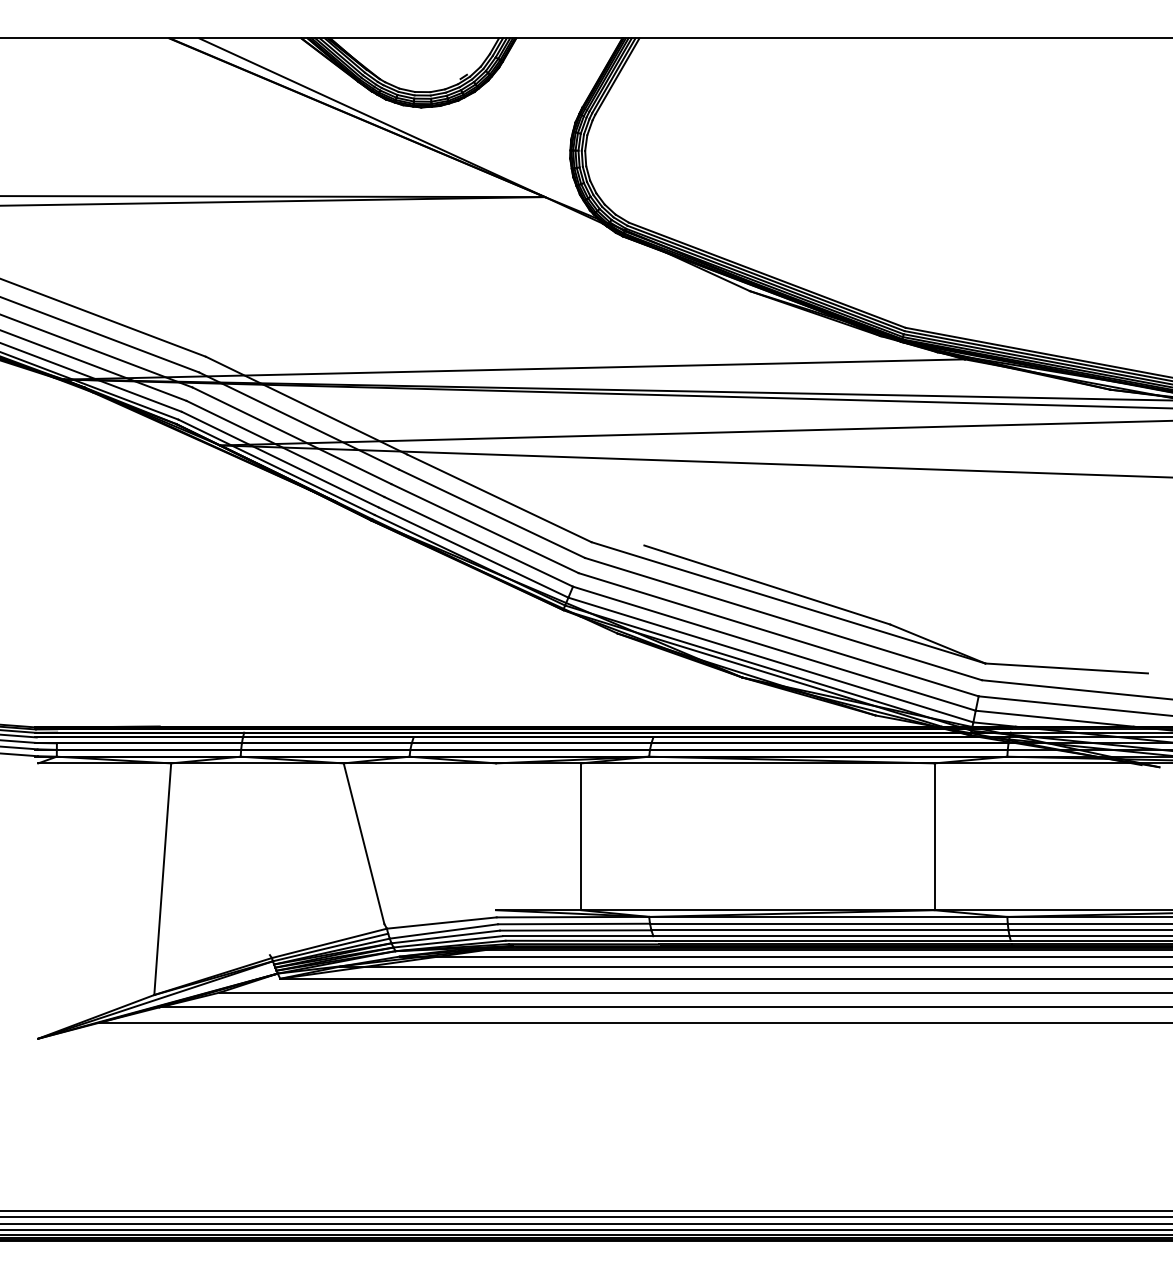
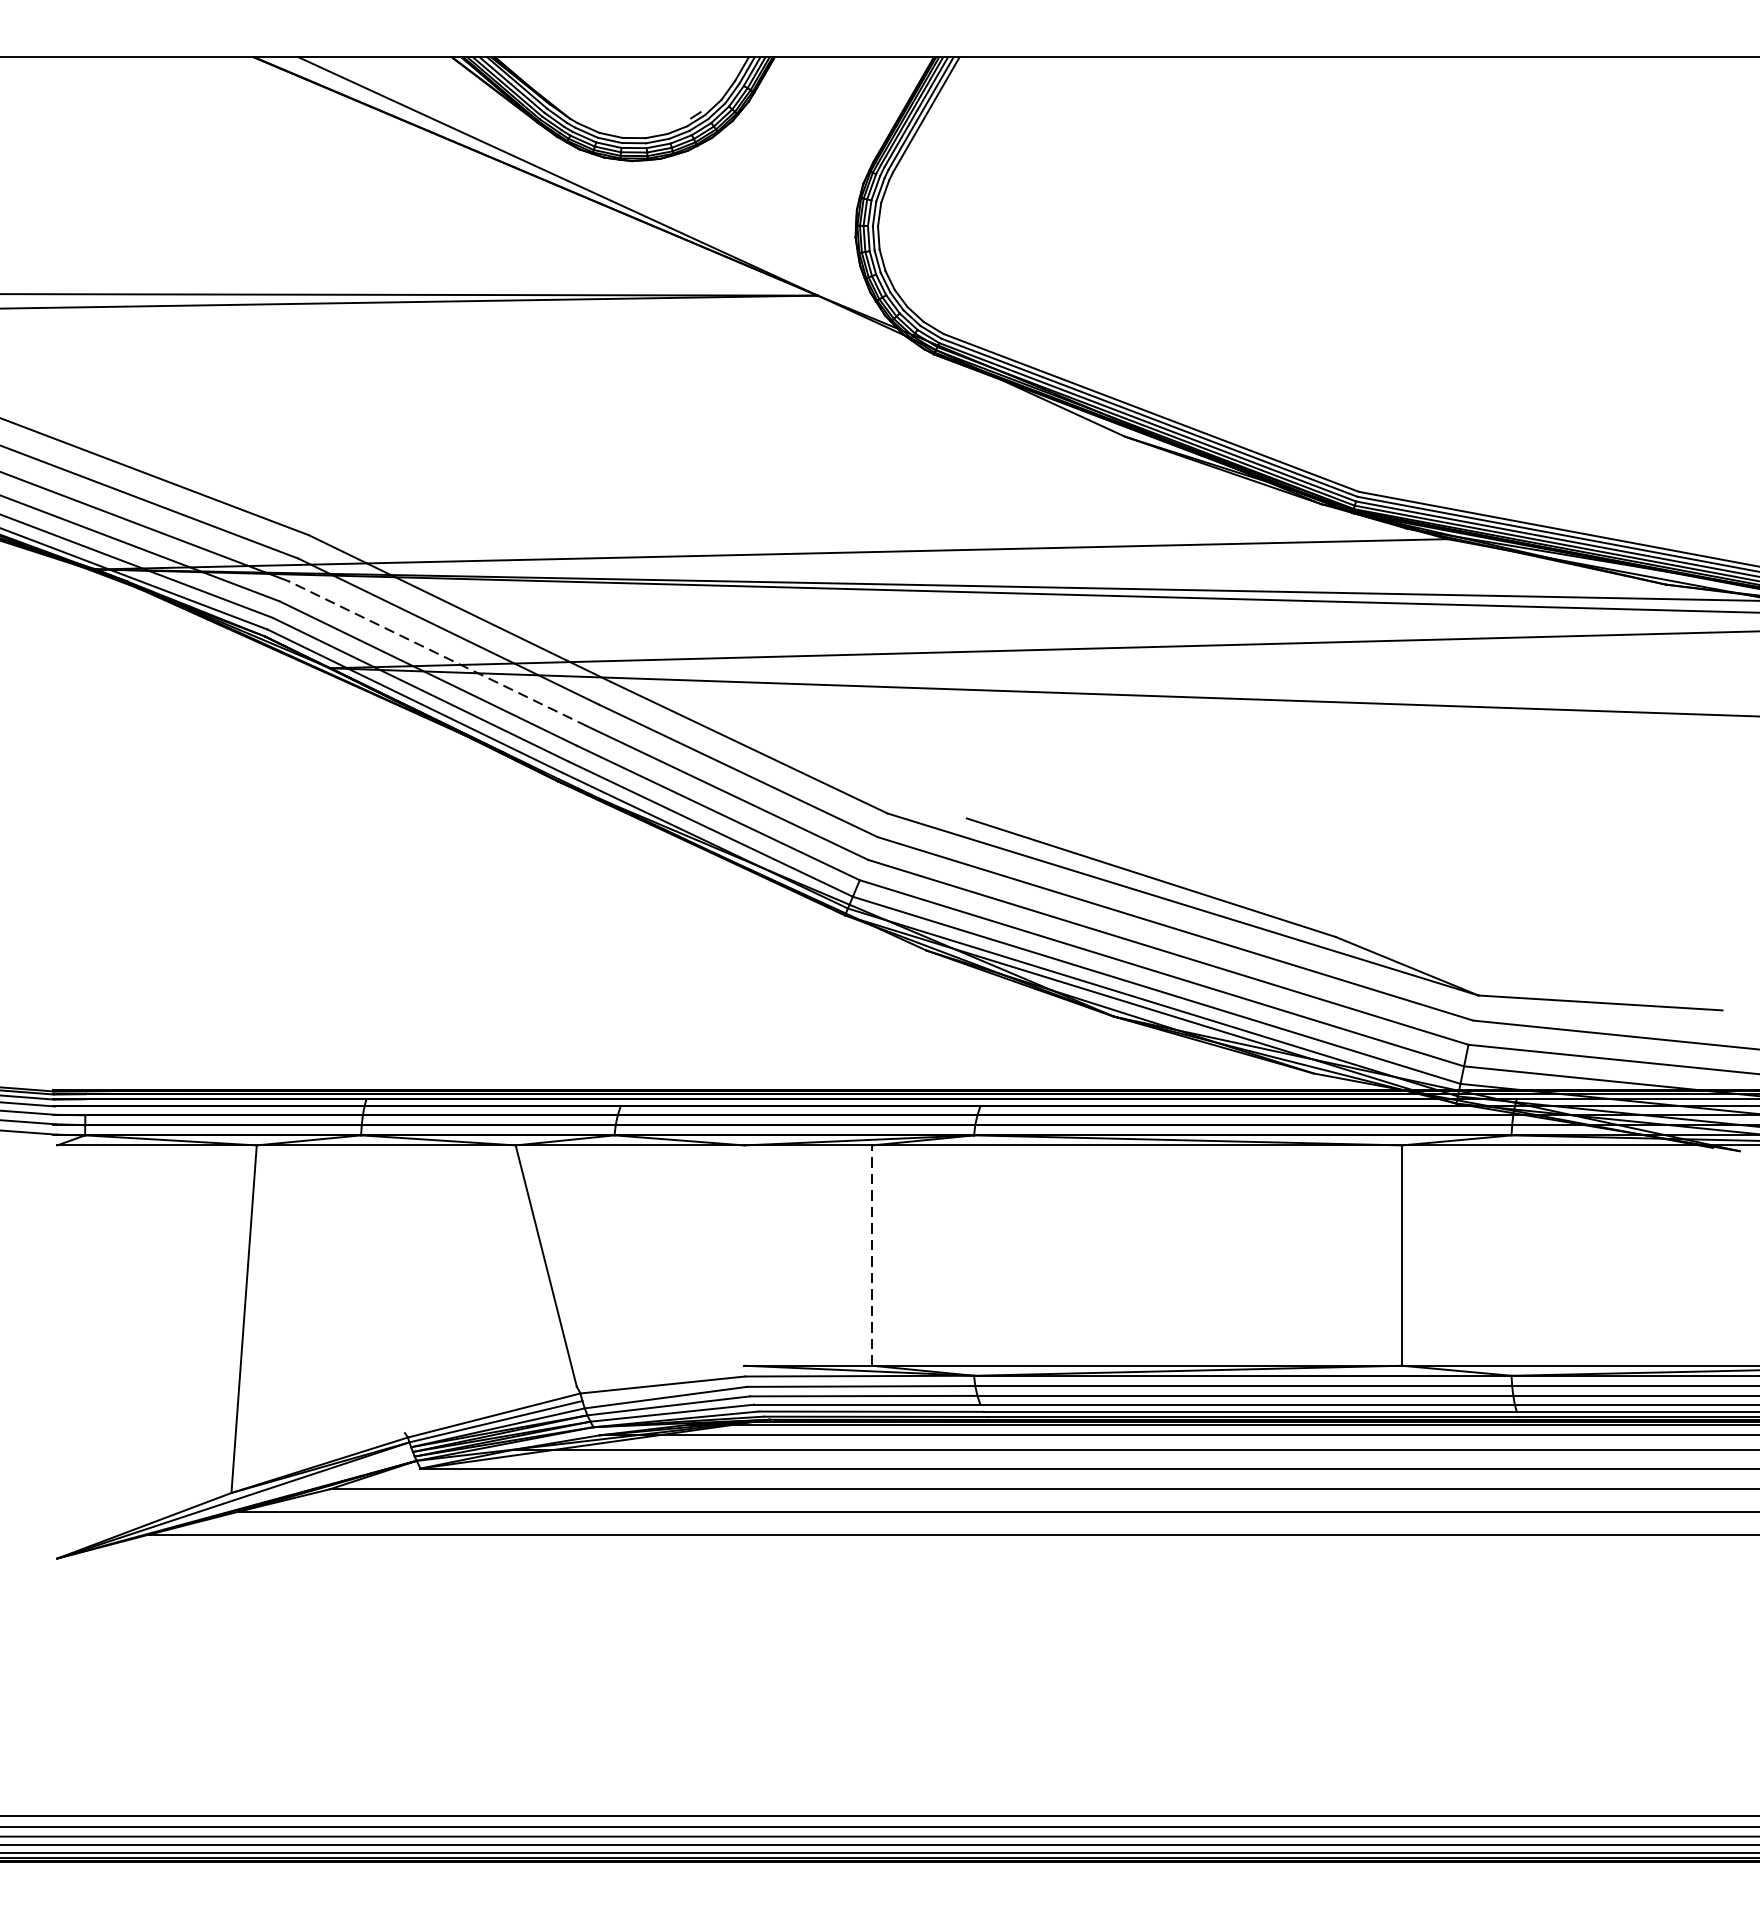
line: (291, 435) -> (437, 653), solid -> dashed
line: (581, 836) -> (872, 1255), solid -> dashed

